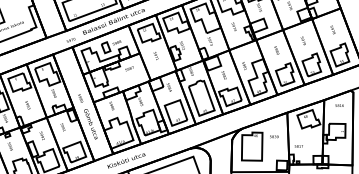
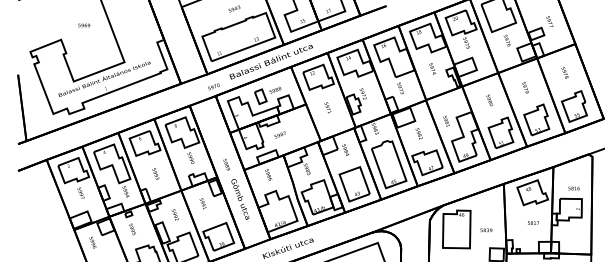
text: (128, 68) -> (279, 134), moved
text: (339, 105) -> (573, 188), moved
text: (274, 136) -> (486, 230), moved
text: (298, 145) -> (533, 222), moved

